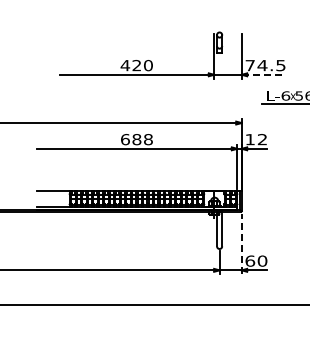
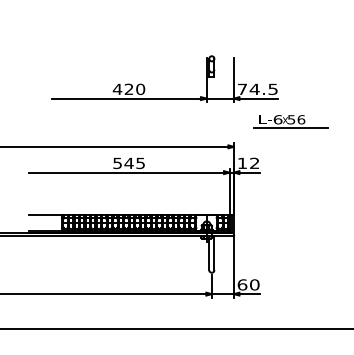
line: (264, 74) -> (256, 98), dashed -> solid
text: (137, 139) -> (129, 163), 688 -> 545
line: (241, 243) -> (233, 267), dashed -> solid

